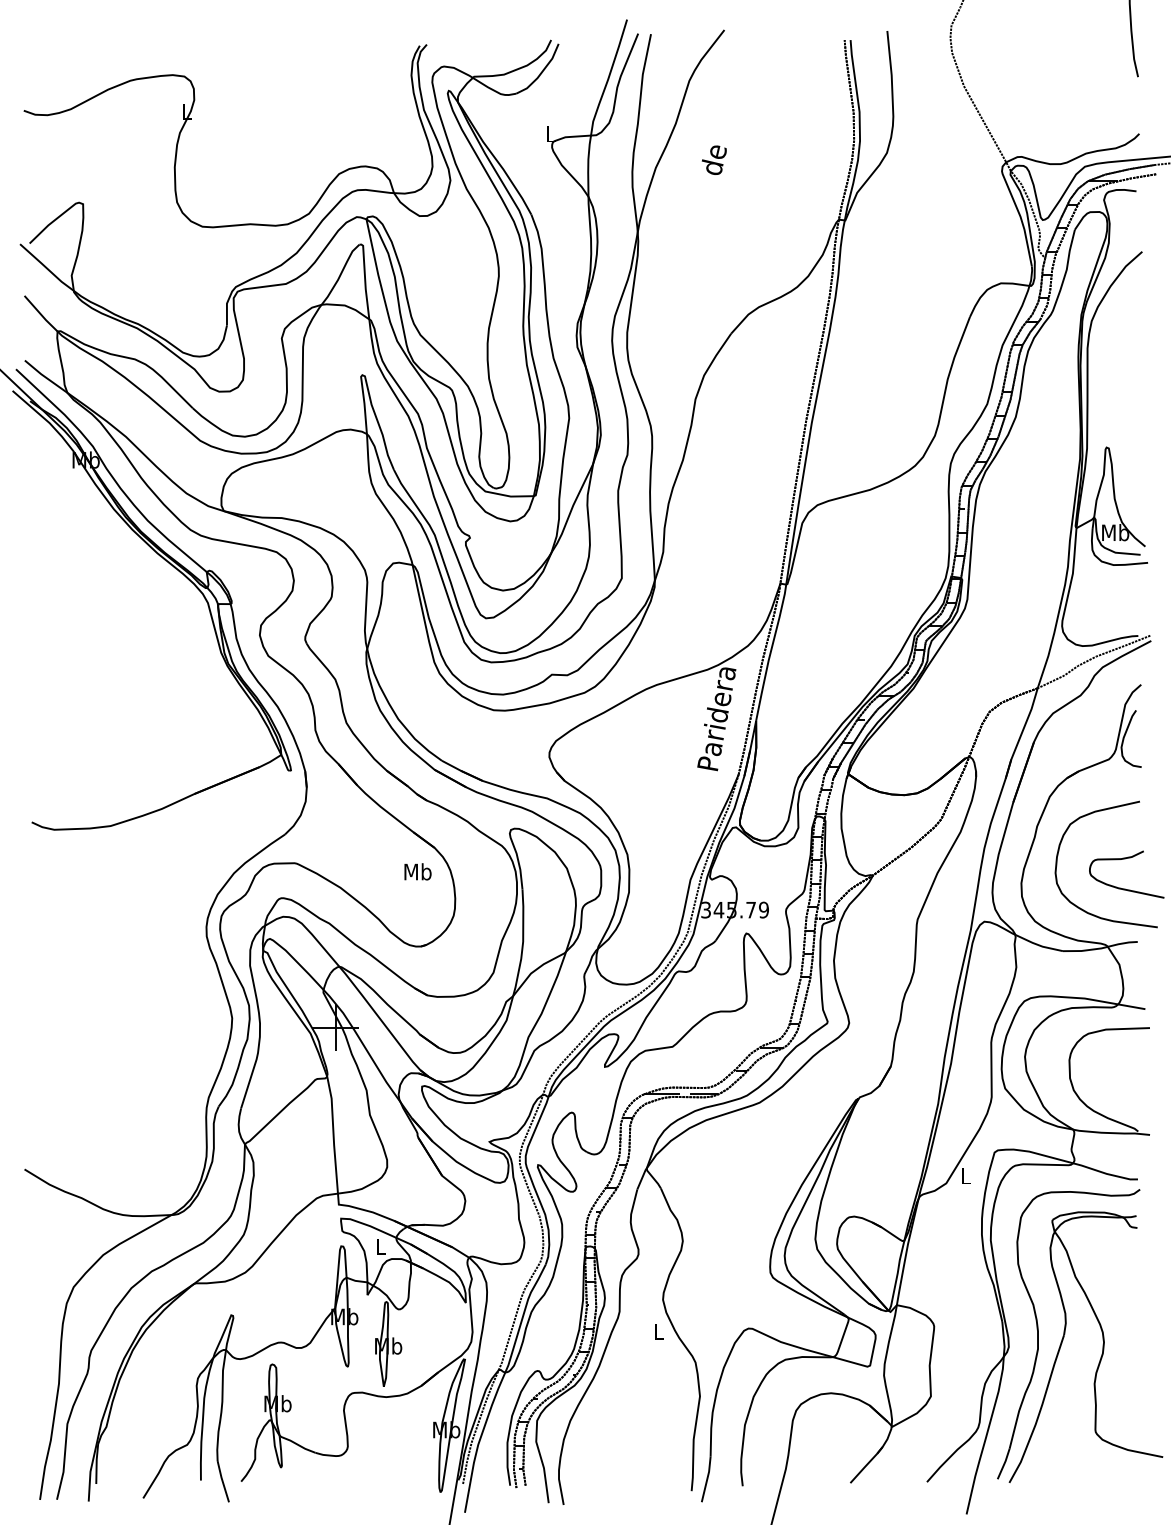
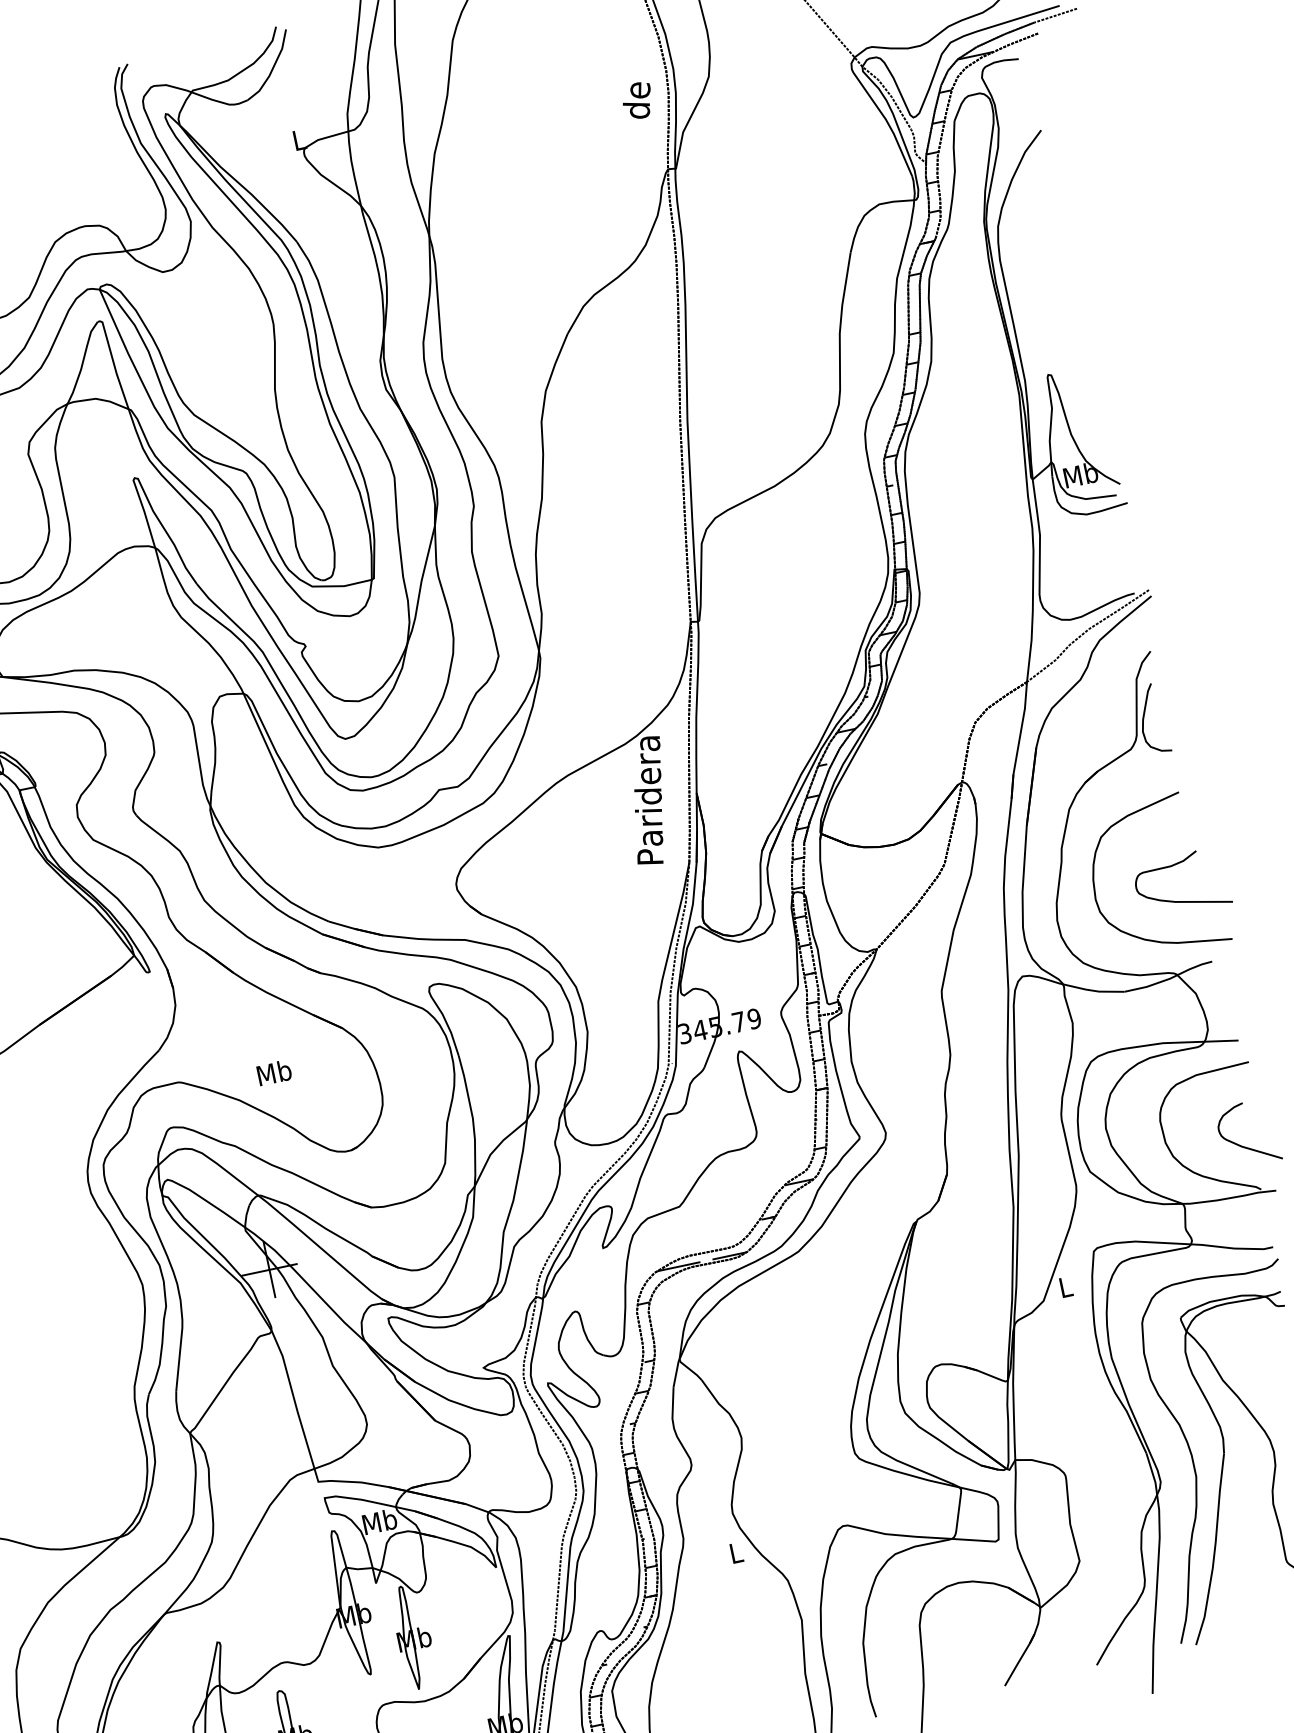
text: (713, 159) -> (636, 100), moved
text: (417, 871) -> (273, 1072), moved
curve: (1131, 1093) -> (1243, 1145), added
text: (380, 1246) -> (379, 1521), L -> Mb

